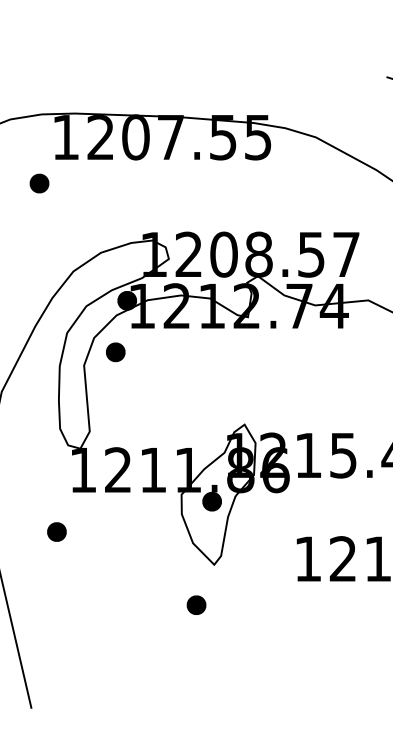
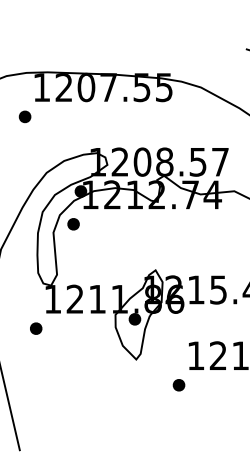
part: (57, 531) -> (36, 328), moved
part: (195, 605) -> (178, 385), moved

